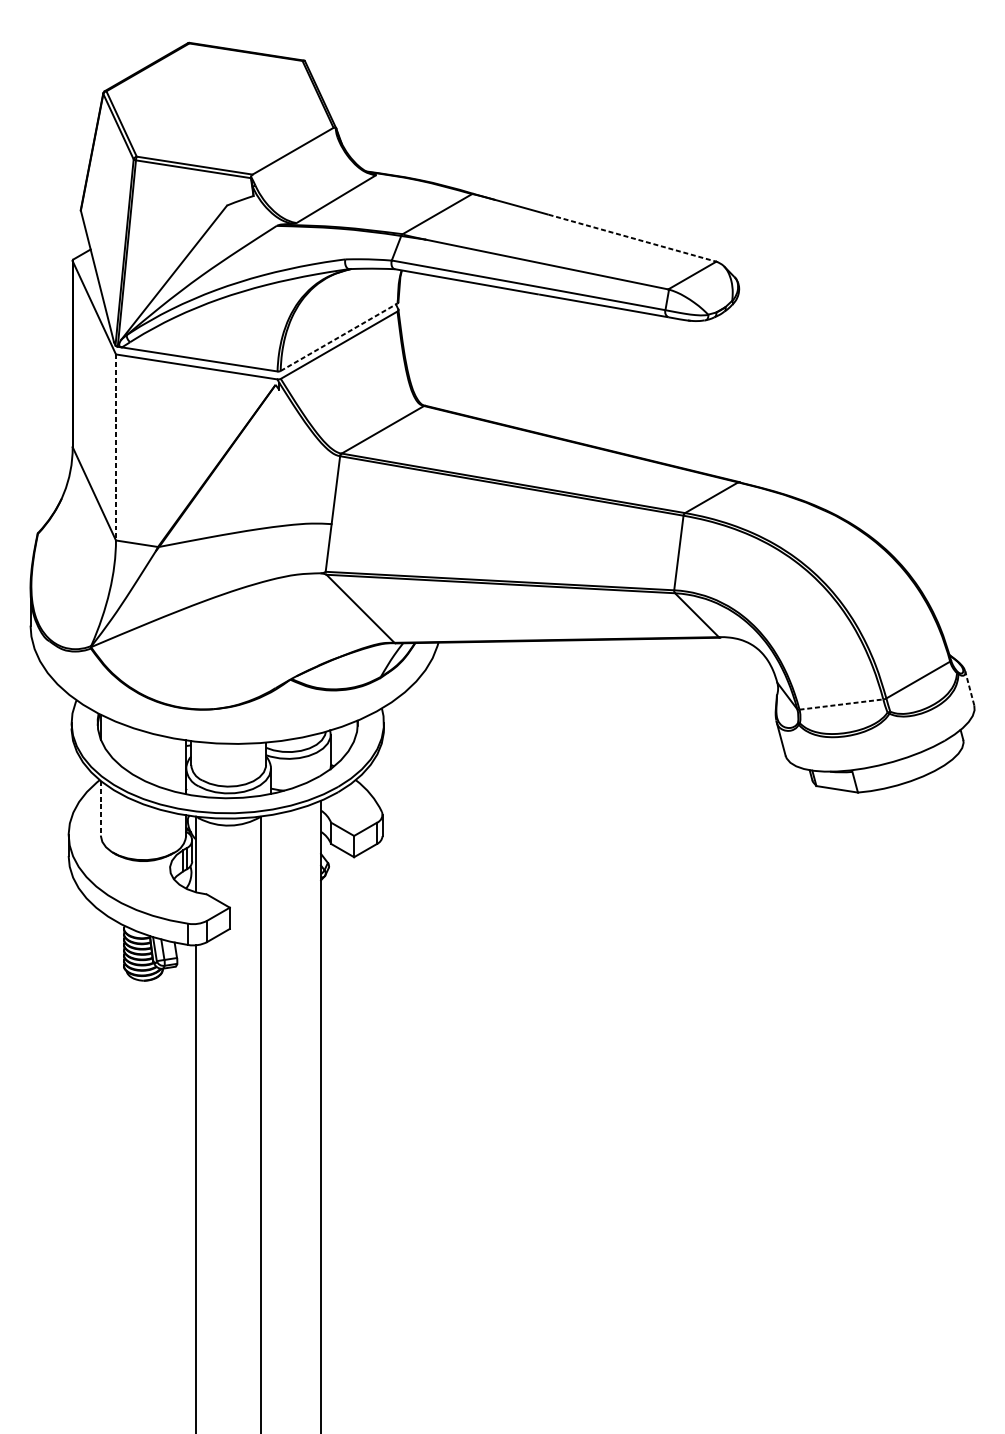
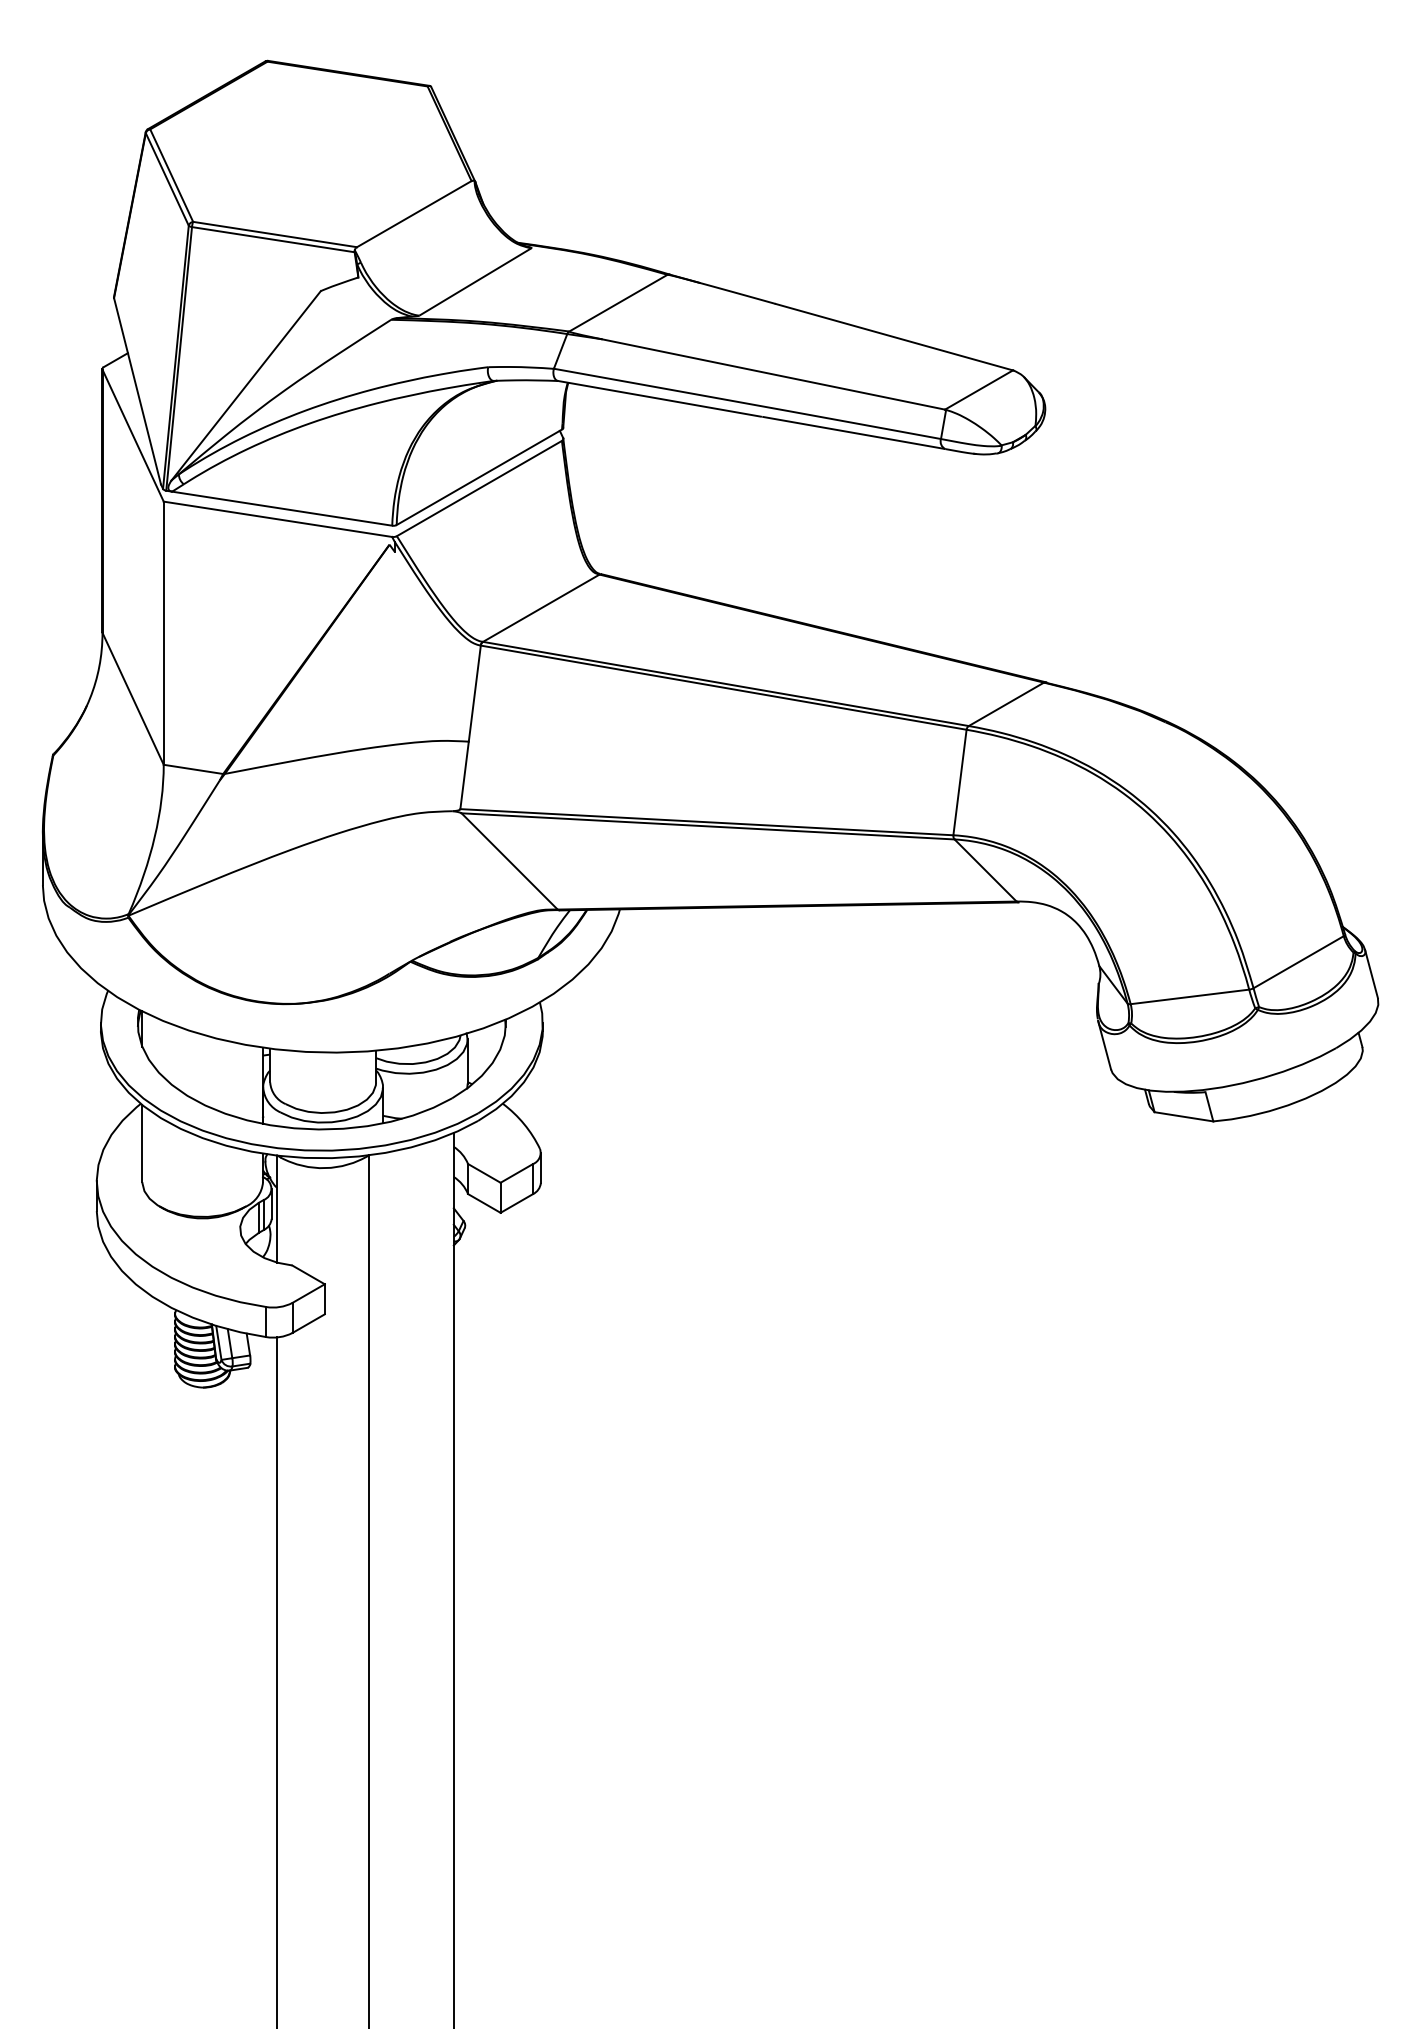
line: (632, 238) -> (894, 337), dashed -> solid
line: (339, 337) -> (479, 477), dashed -> solid
line: (115, 447) -> (163, 633), dashed -> solid
line: (969, 688) -> (1371, 973), dashed -> solid
line: (841, 704) -> (1189, 996), dashed -> solid
line: (100, 808) -> (142, 1143), dashed -> solid

